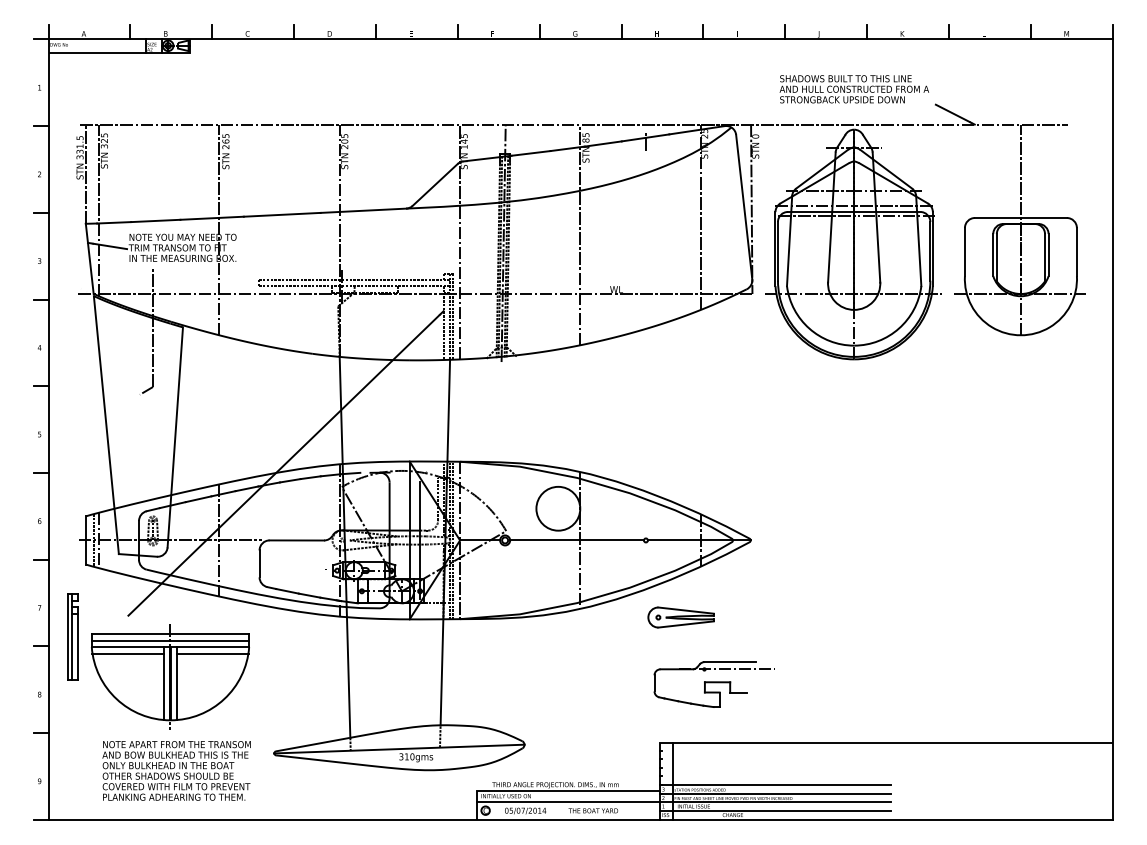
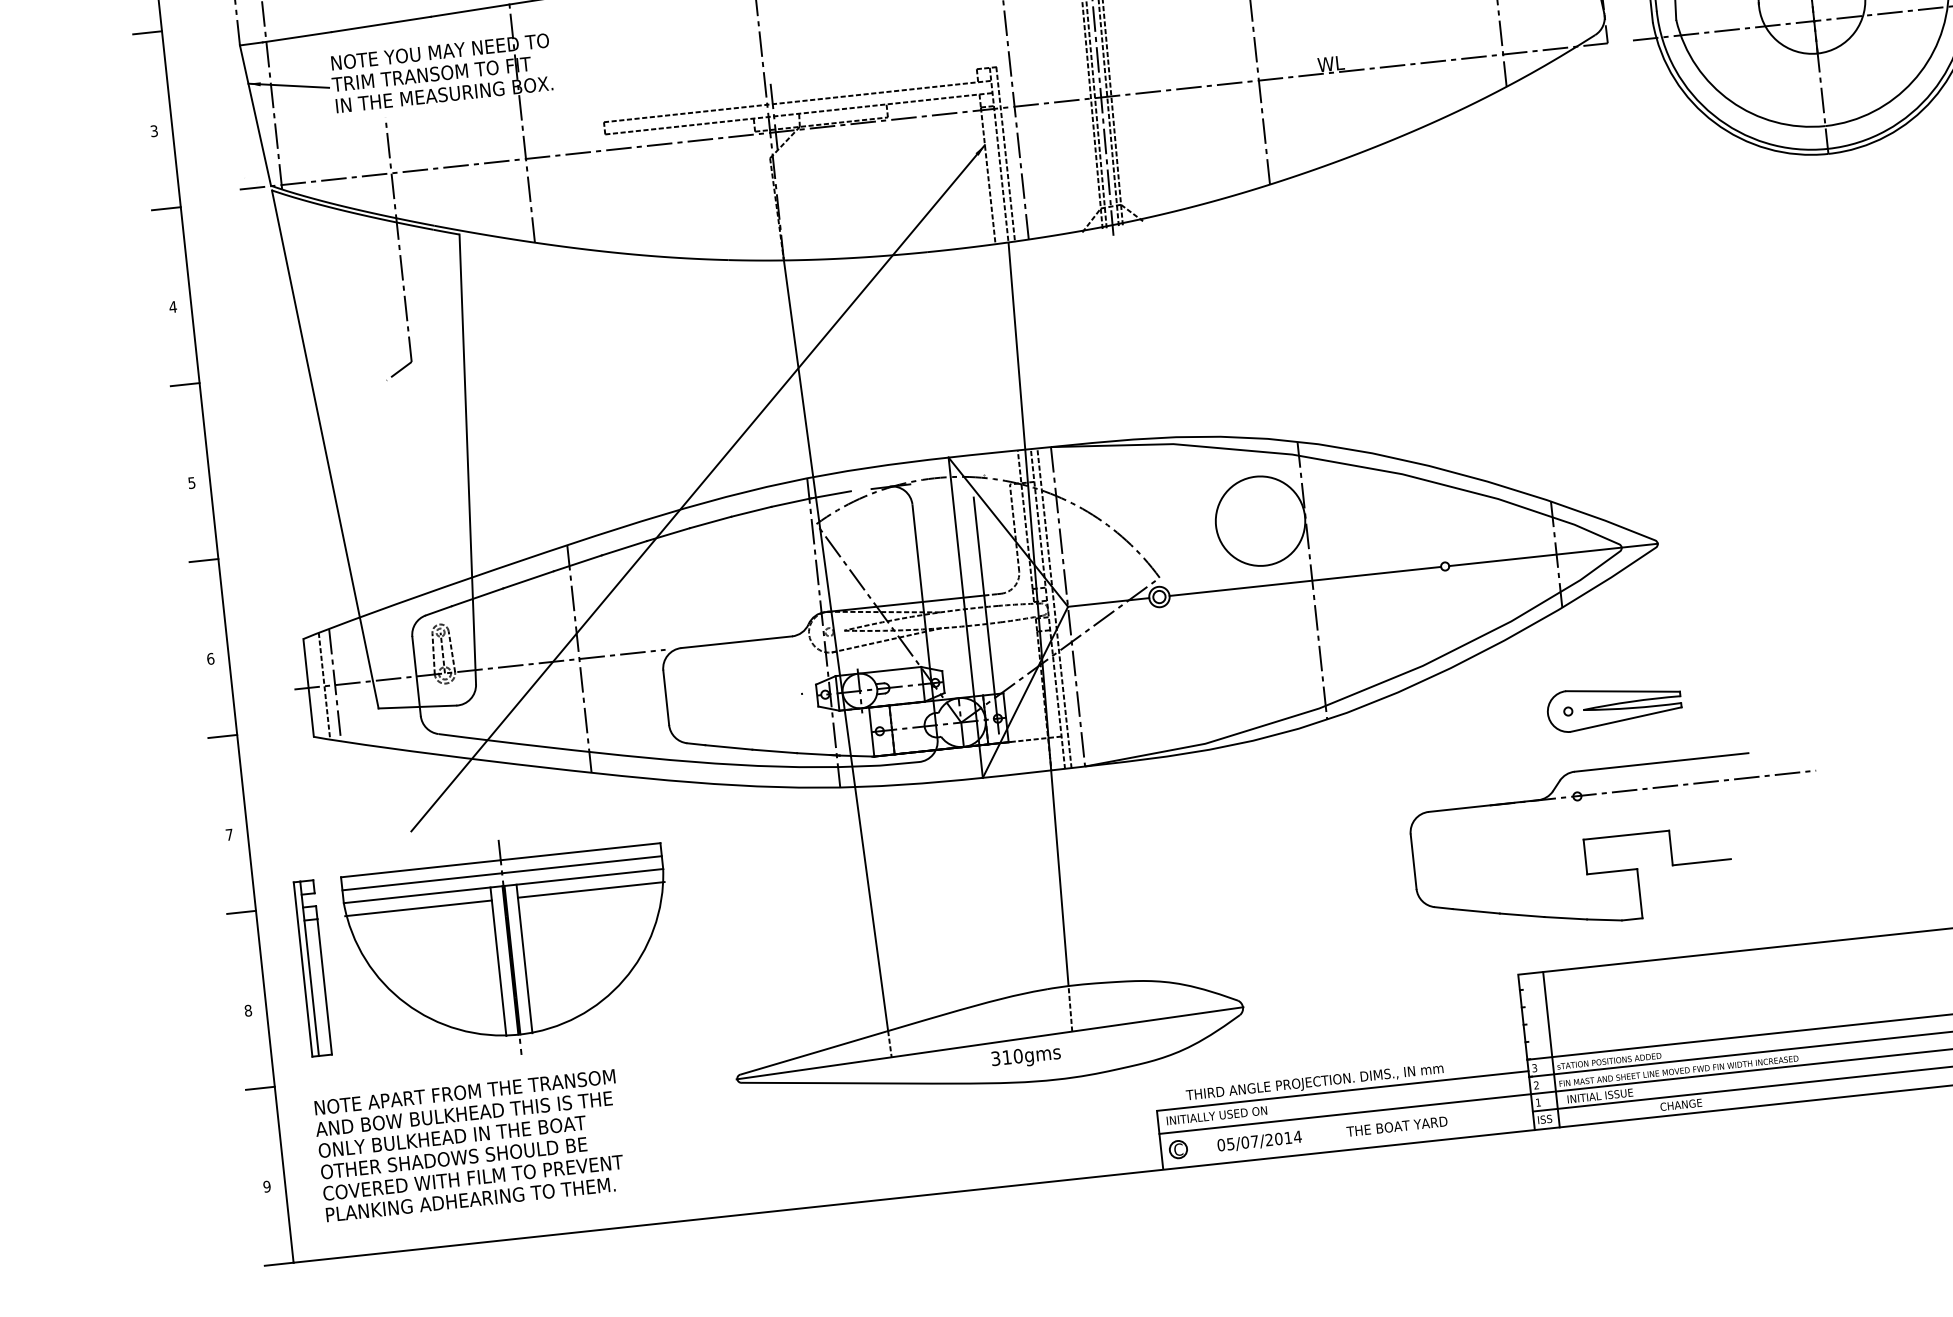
part: (680, 617) -> (1613, 706), moved
part: (72, 636) -> (311, 966), moved
part: (713, 684) -> (1613, 844), size x1.67
text: (176, 770) -> (469, 1144), moved

